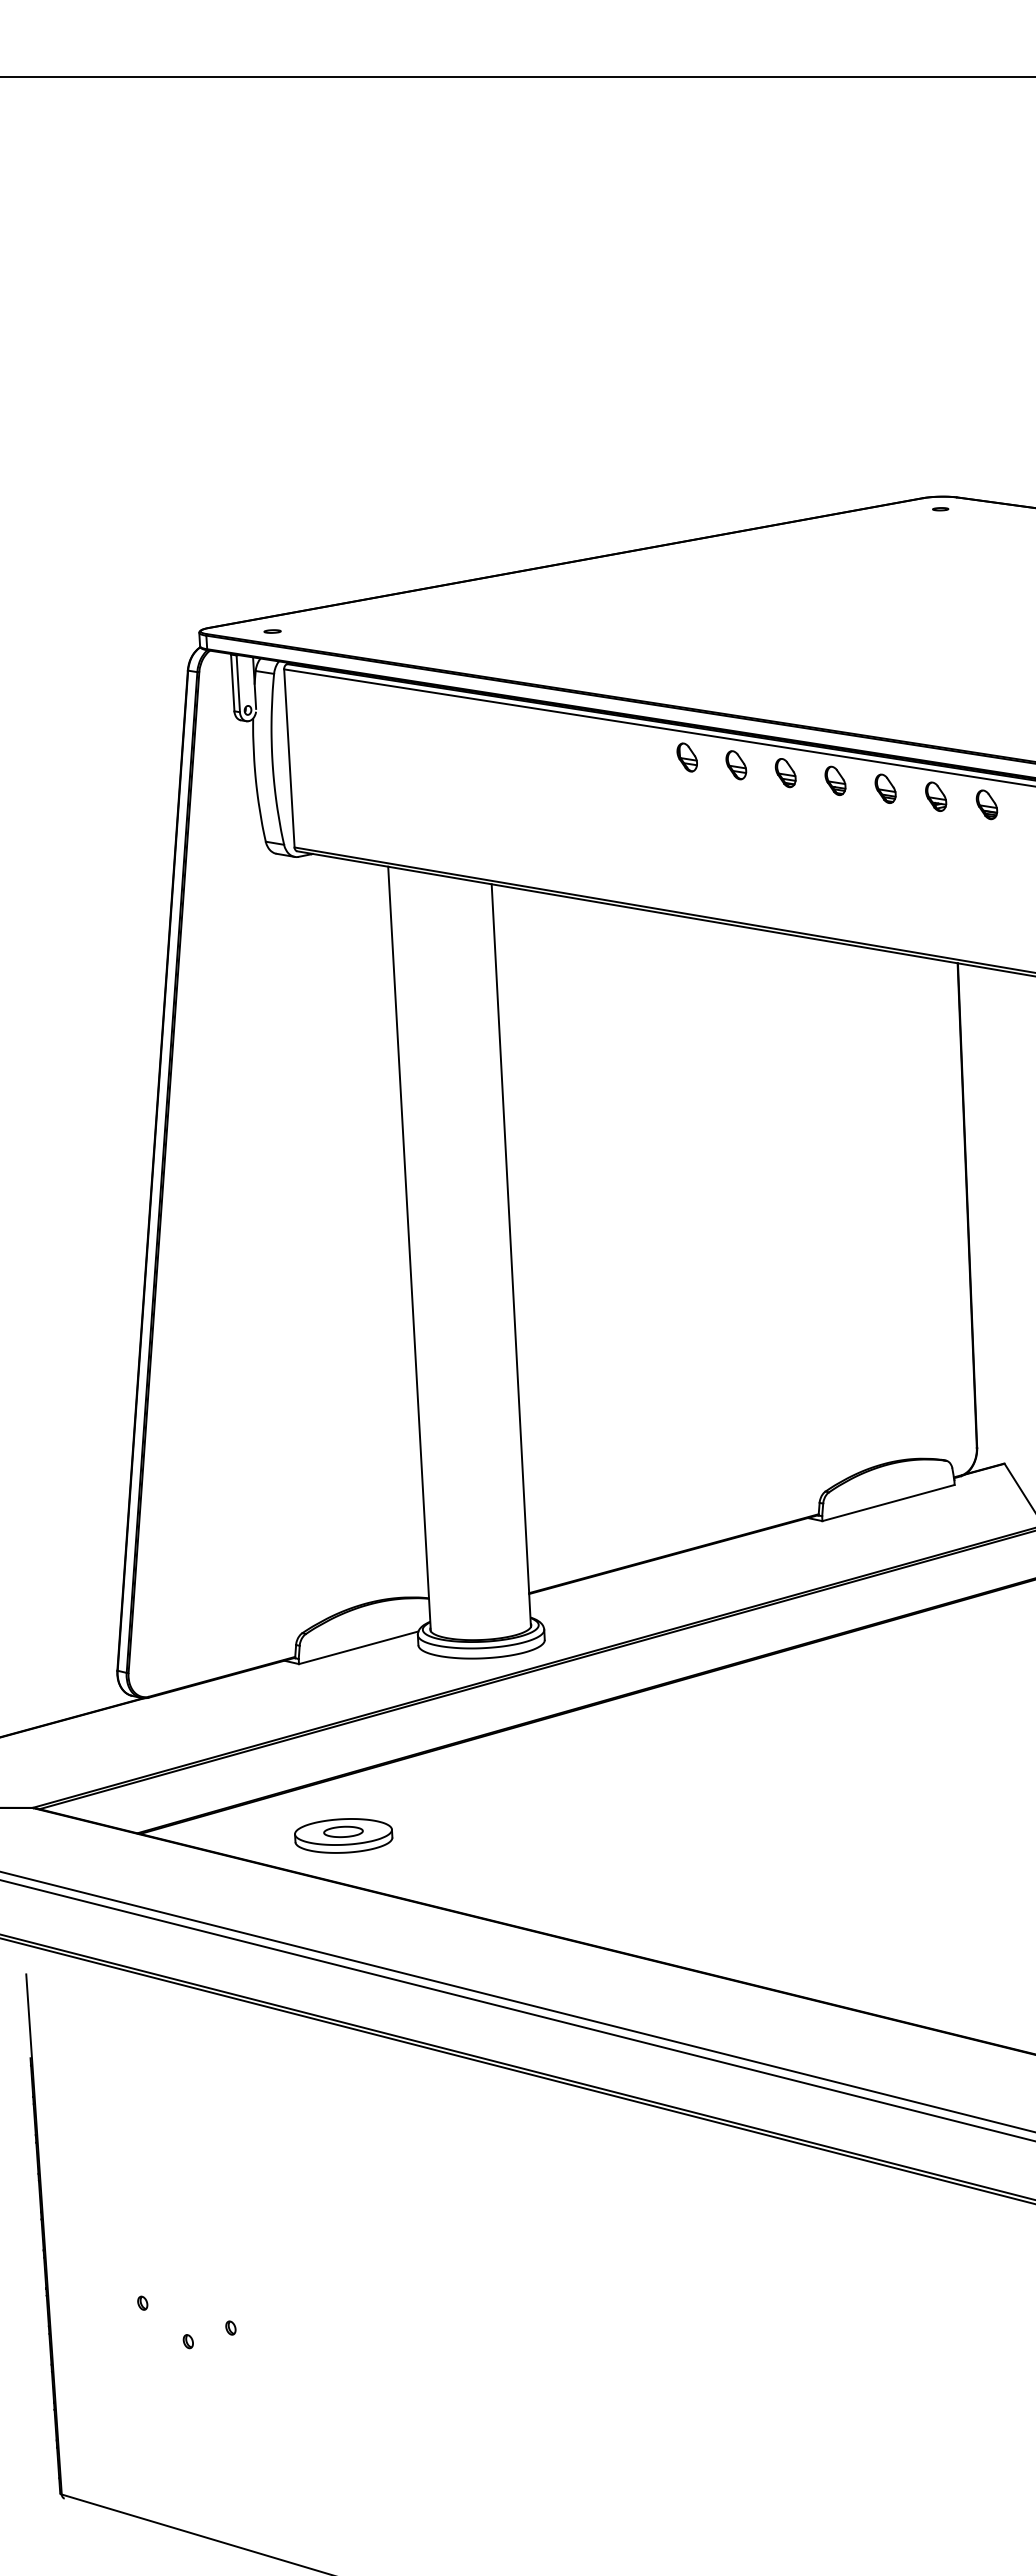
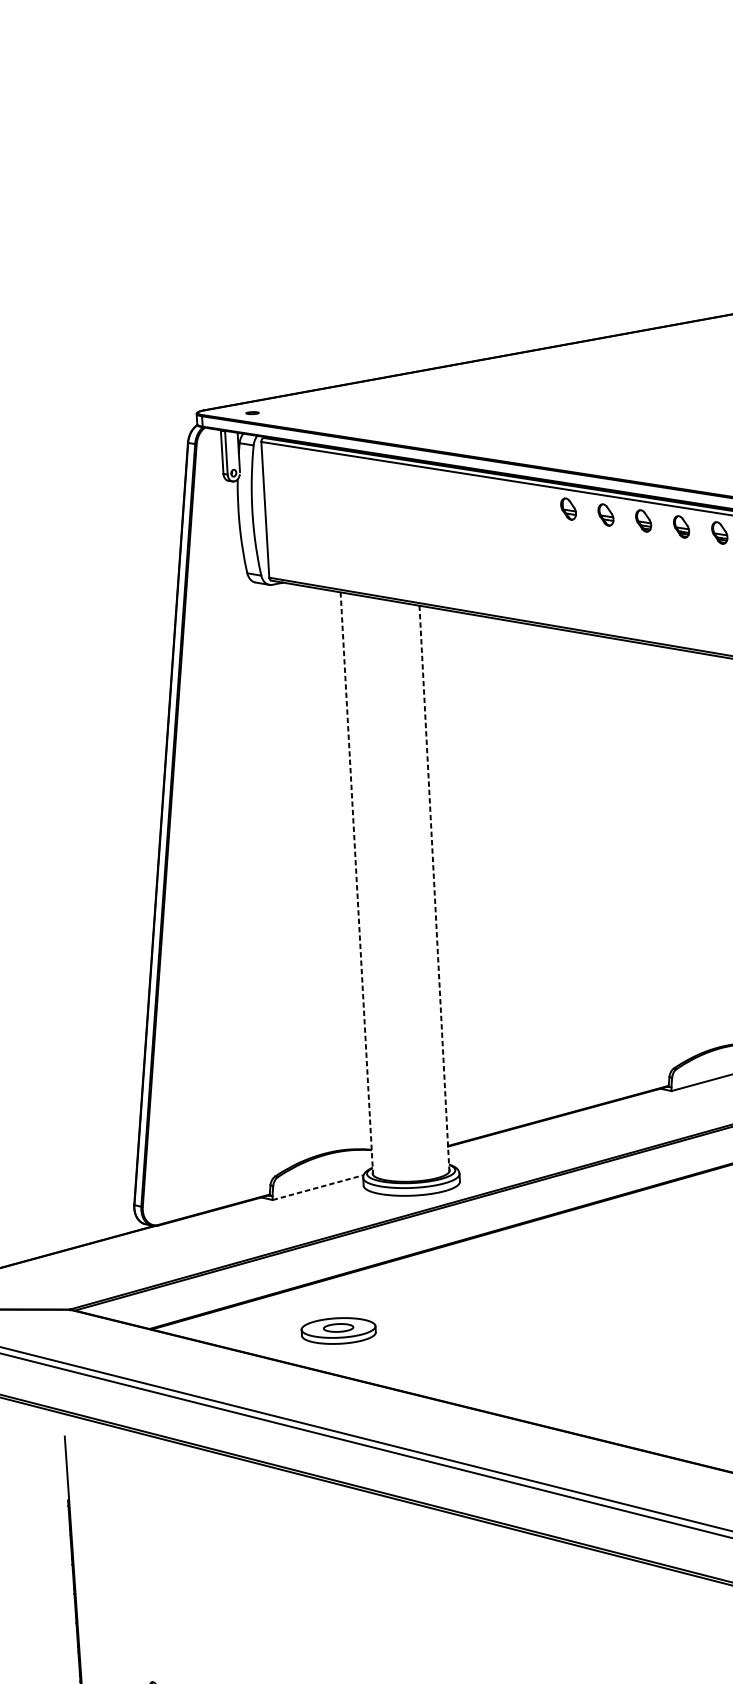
line: (409, 1249) -> (356, 884), solid -> dashed
line: (511, 1255) -> (434, 888), solid -> dashed
line: (358, 1647) -> (317, 1187), solid -> dashed
part: (343, 1835) -> (338, 1330), moved

